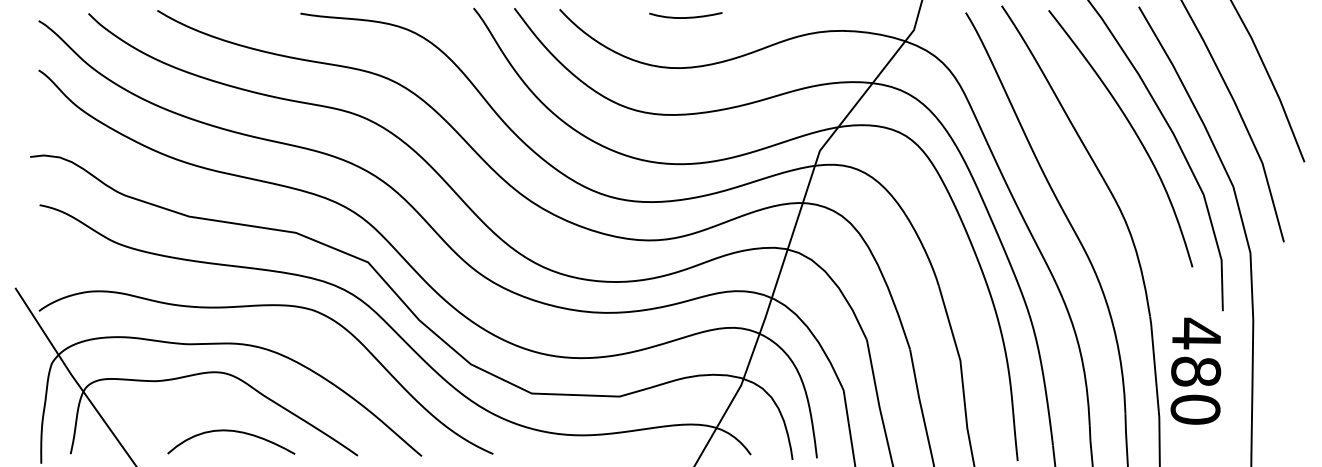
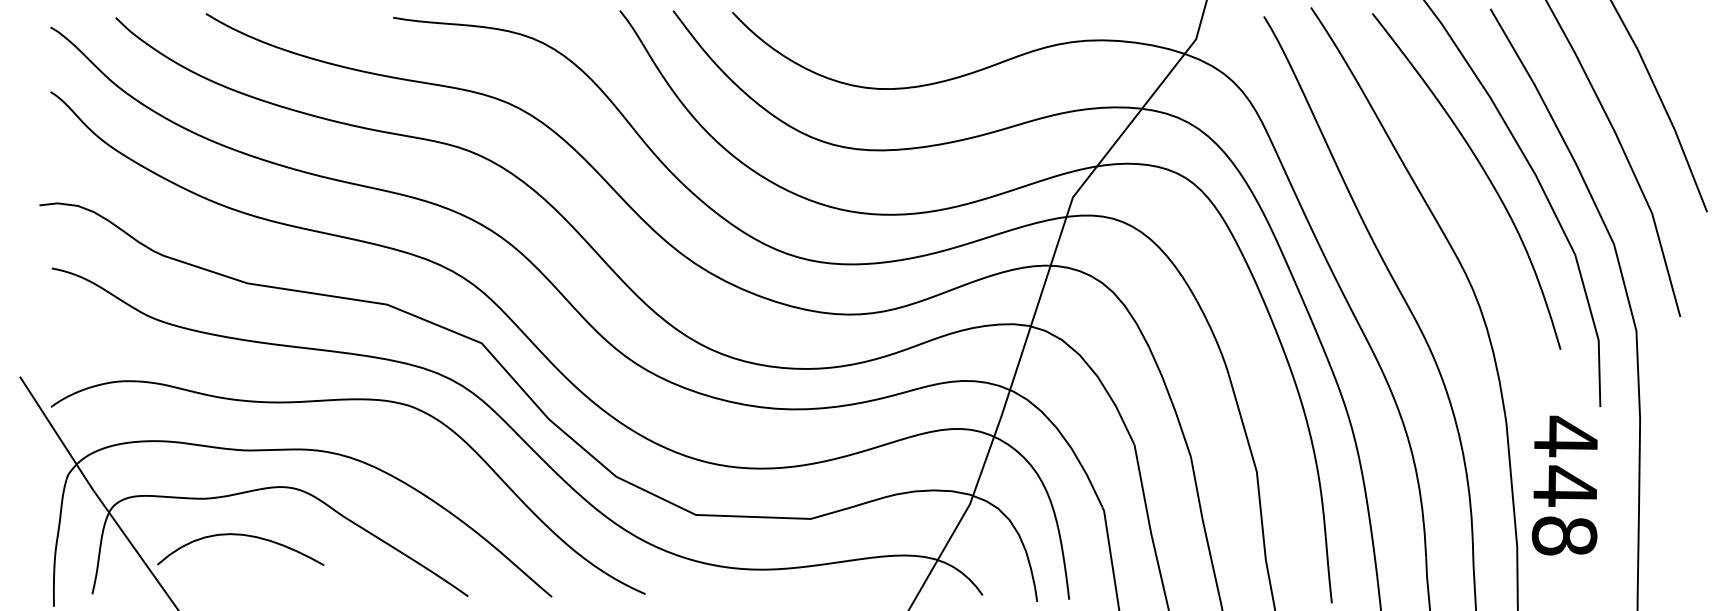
curve: (685, 17) -> (897, 22), removed
text: (1196, 390) -> (1565, 510), 480 -> 448
curve: (235, 432) -> (245, 536), moved

